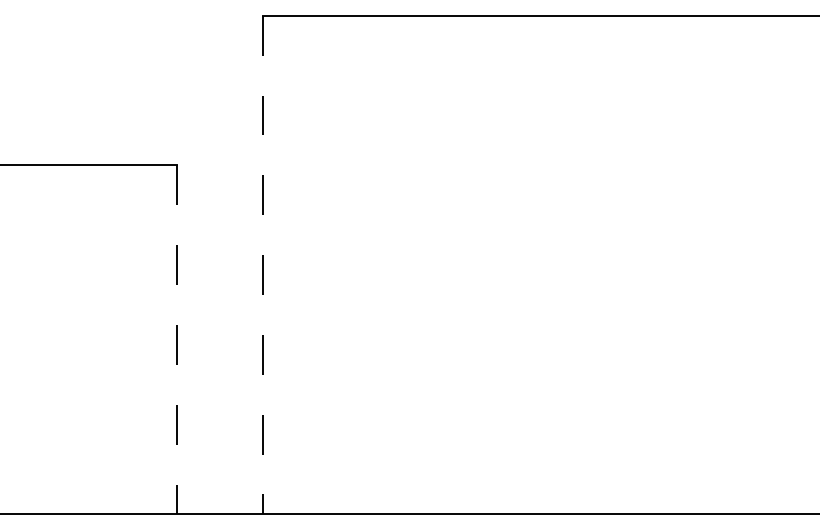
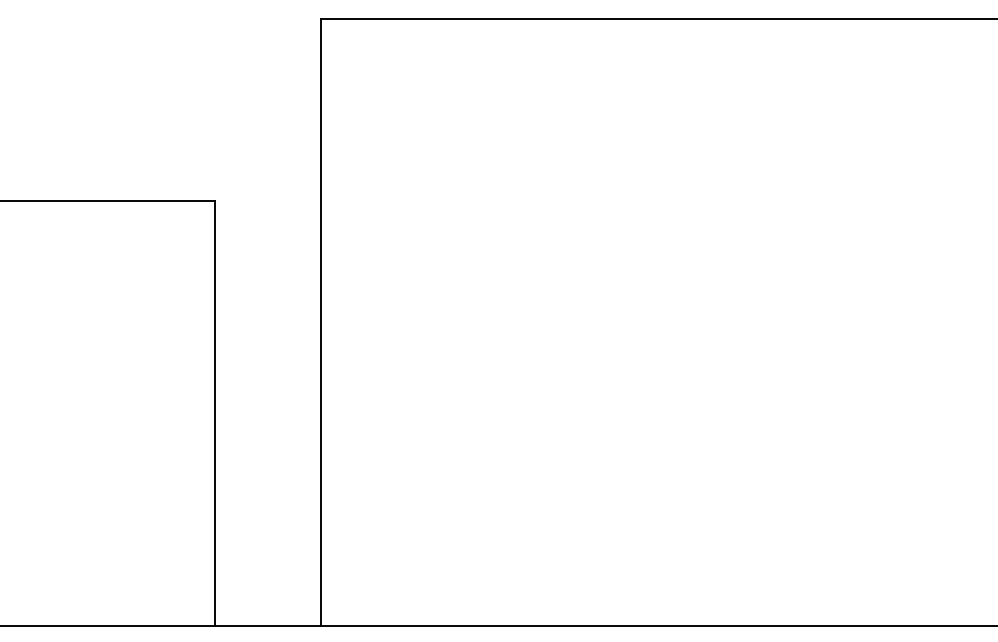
line: (263, 265) -> (320, 322), dashed -> solid
line: (177, 340) -> (215, 413), dashed -> solid

